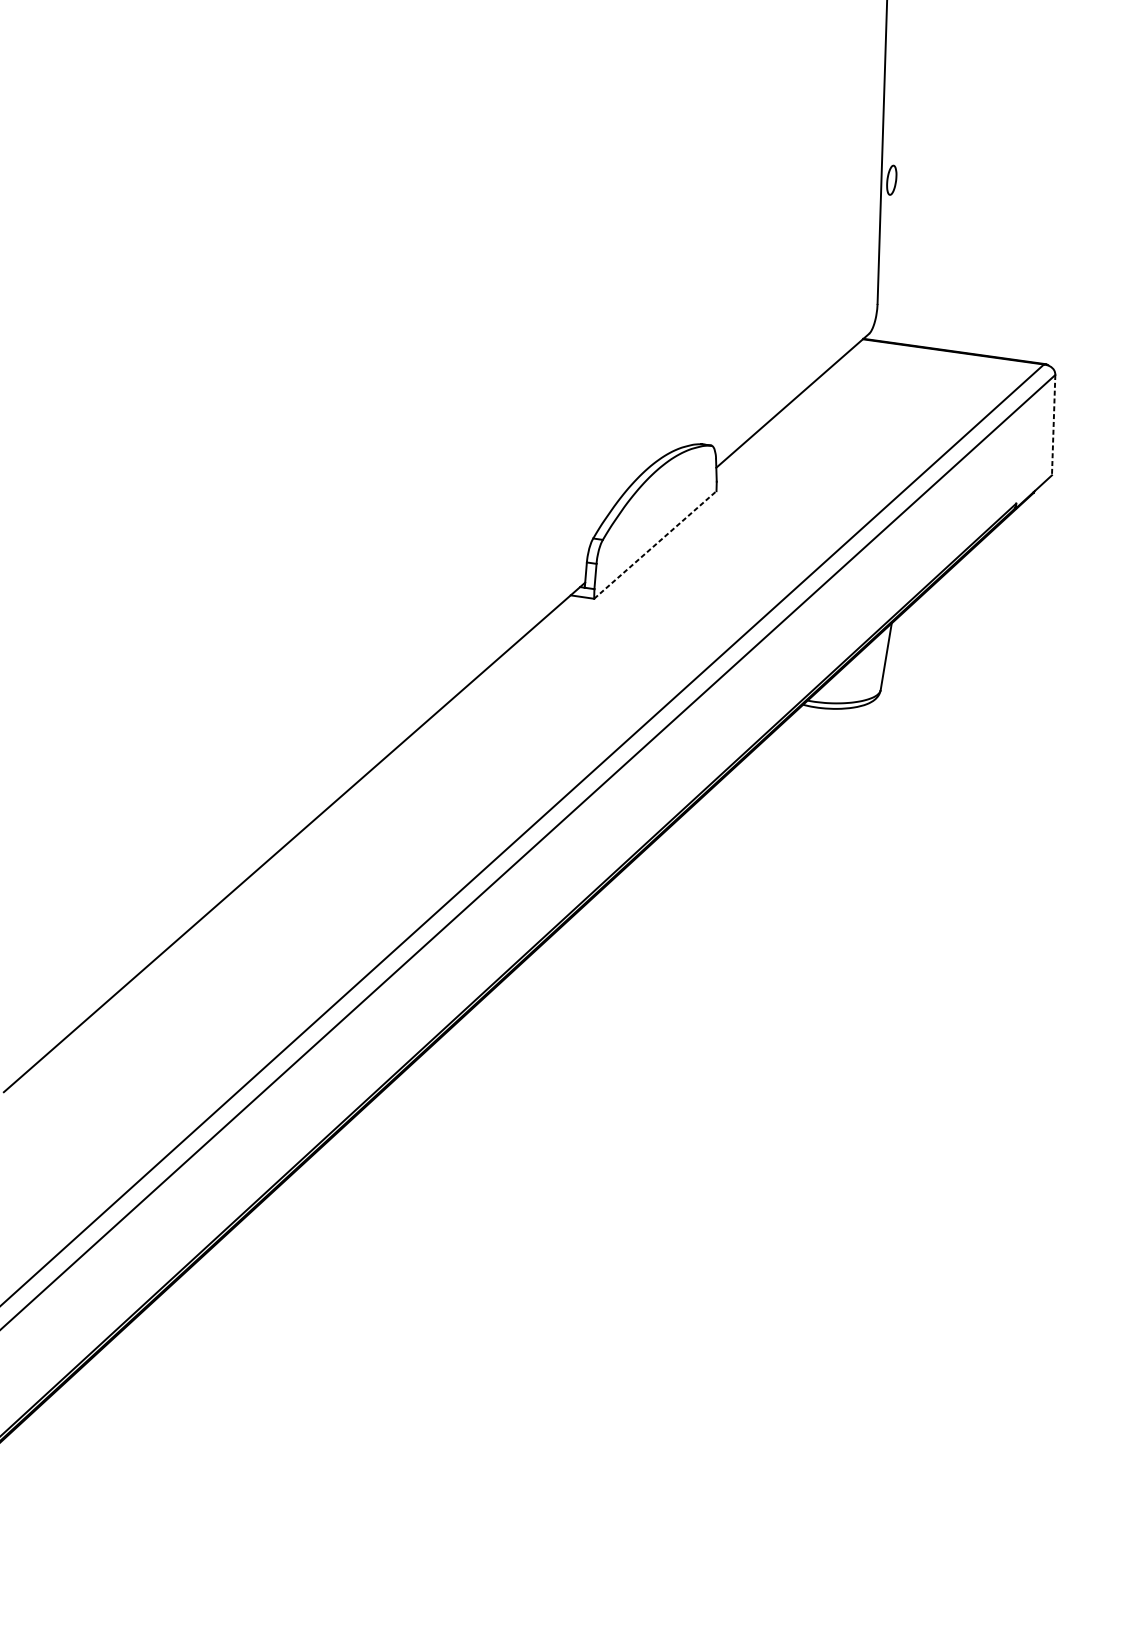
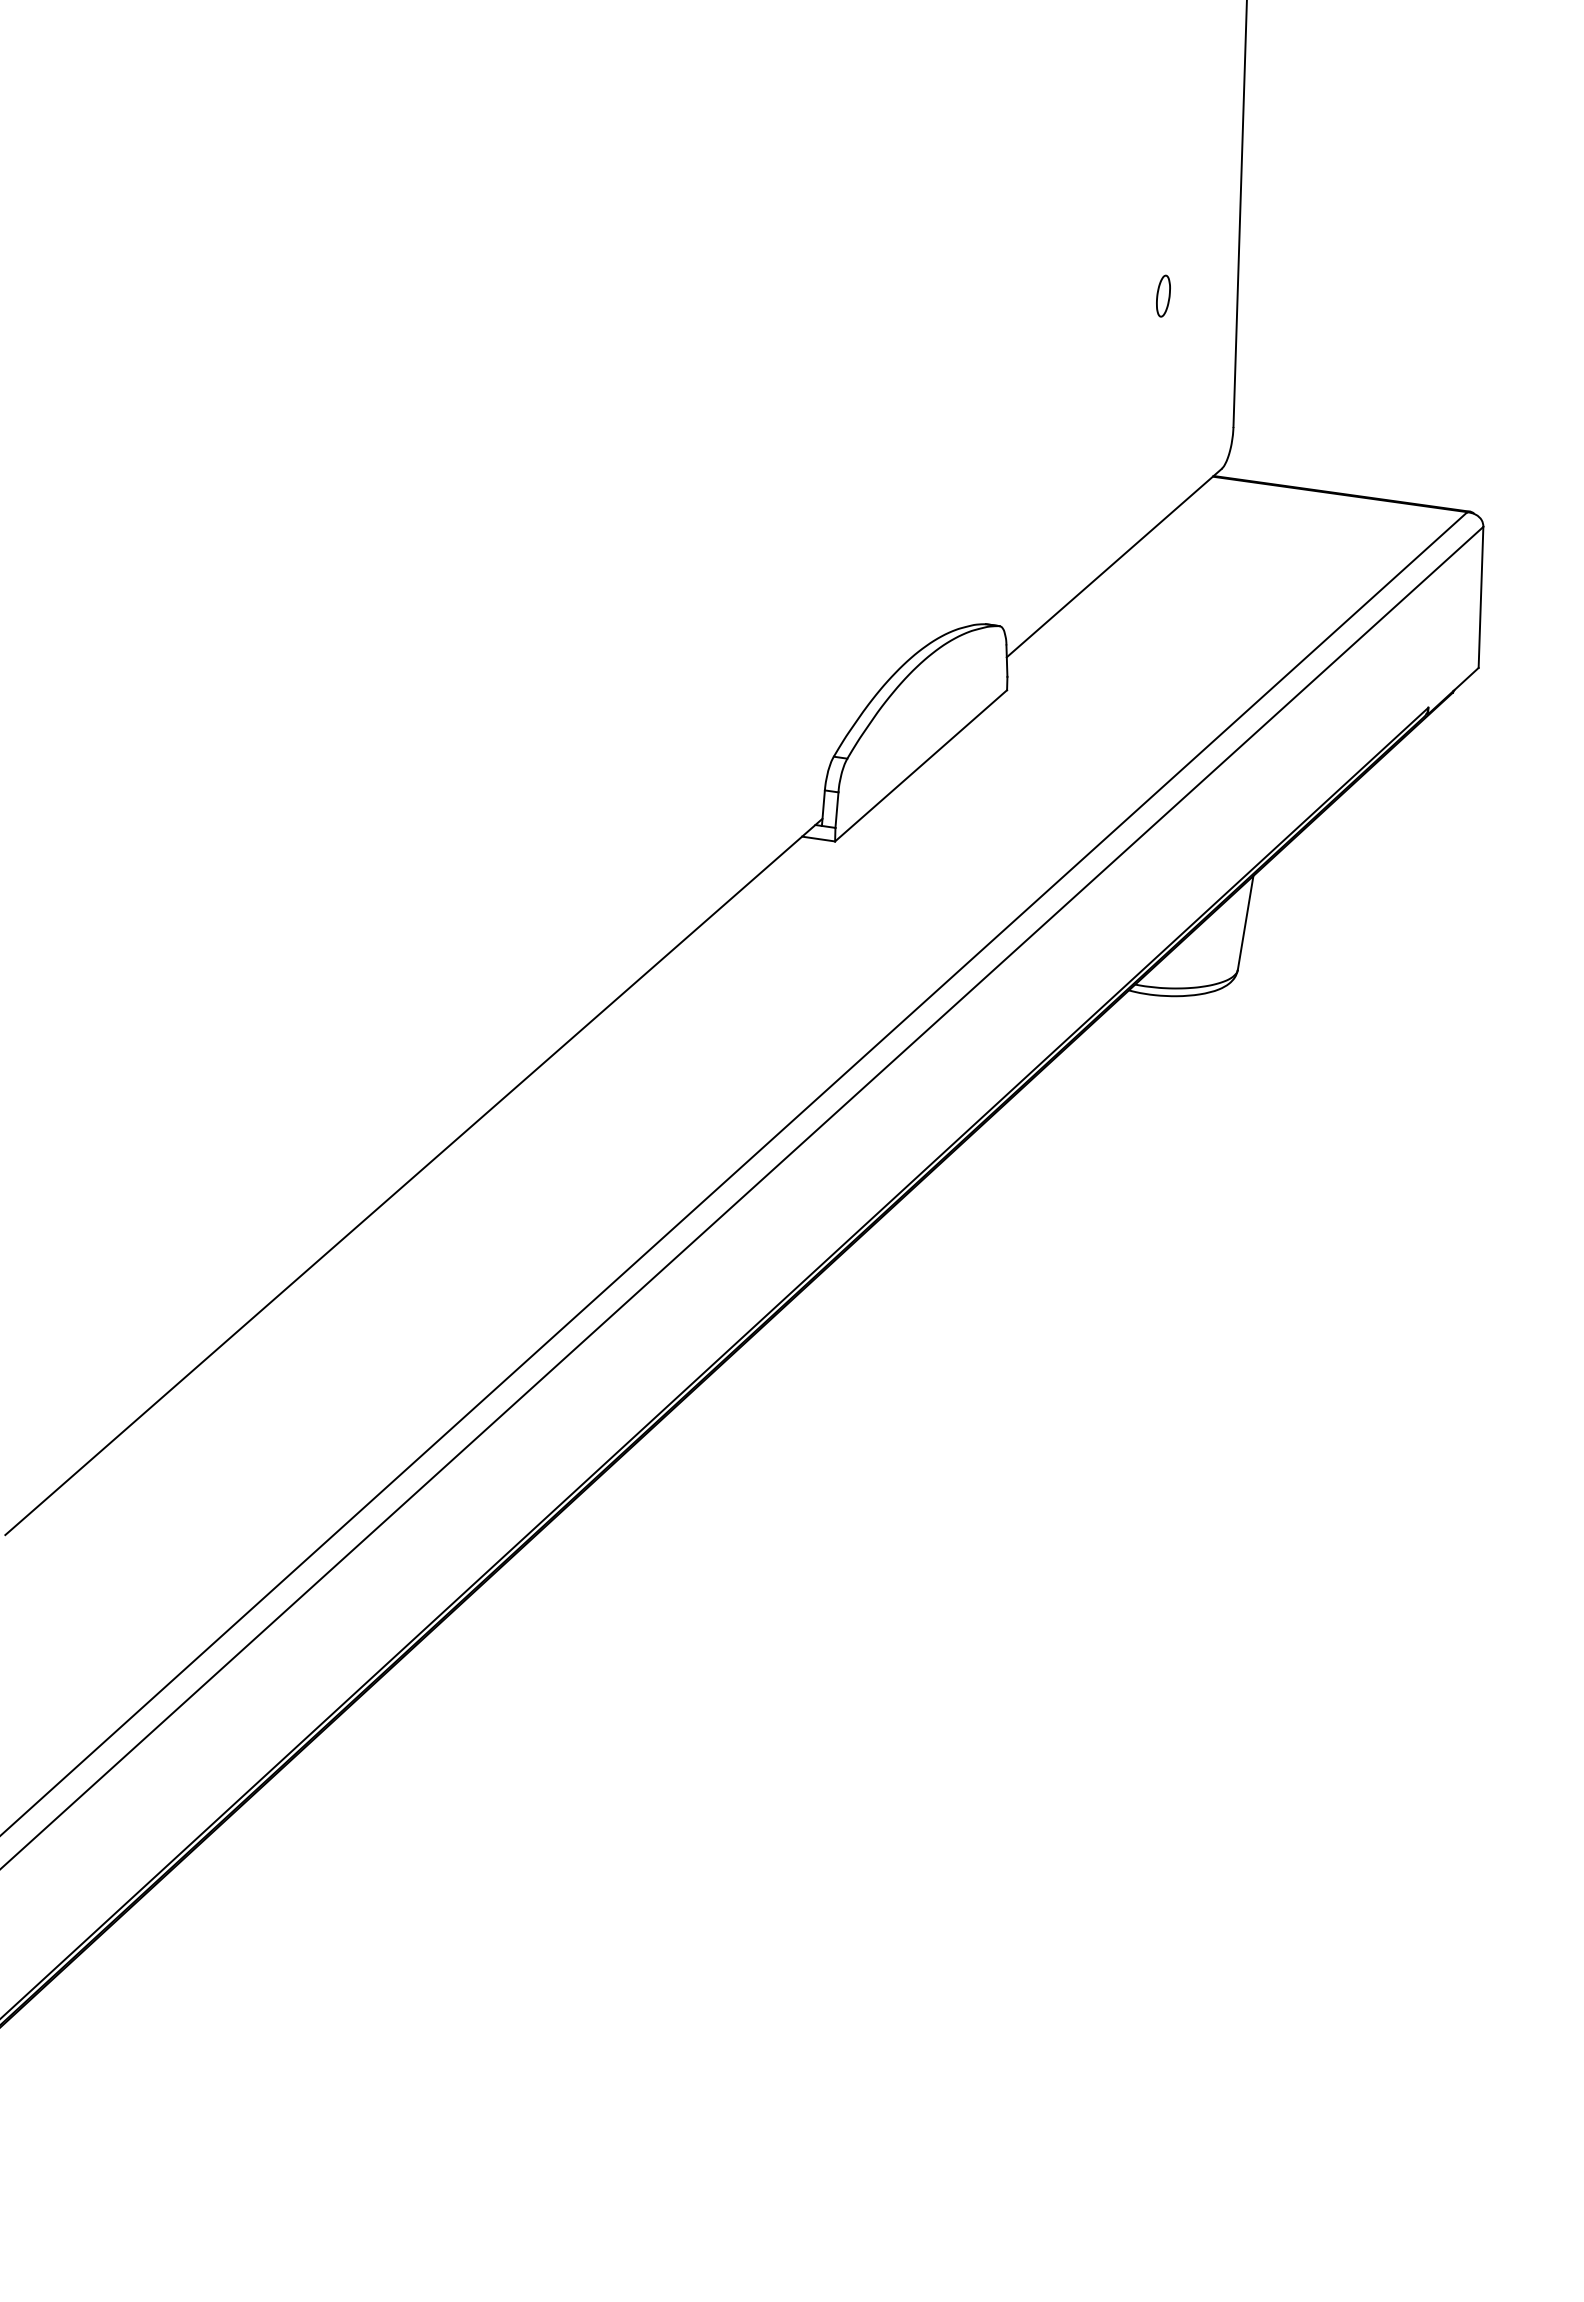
part: (891, 179) -> (1163, 295), moved
line: (1054, 425) -> (1481, 597), dashed -> solid
line: (655, 544) -> (921, 765), dashed -> solid

